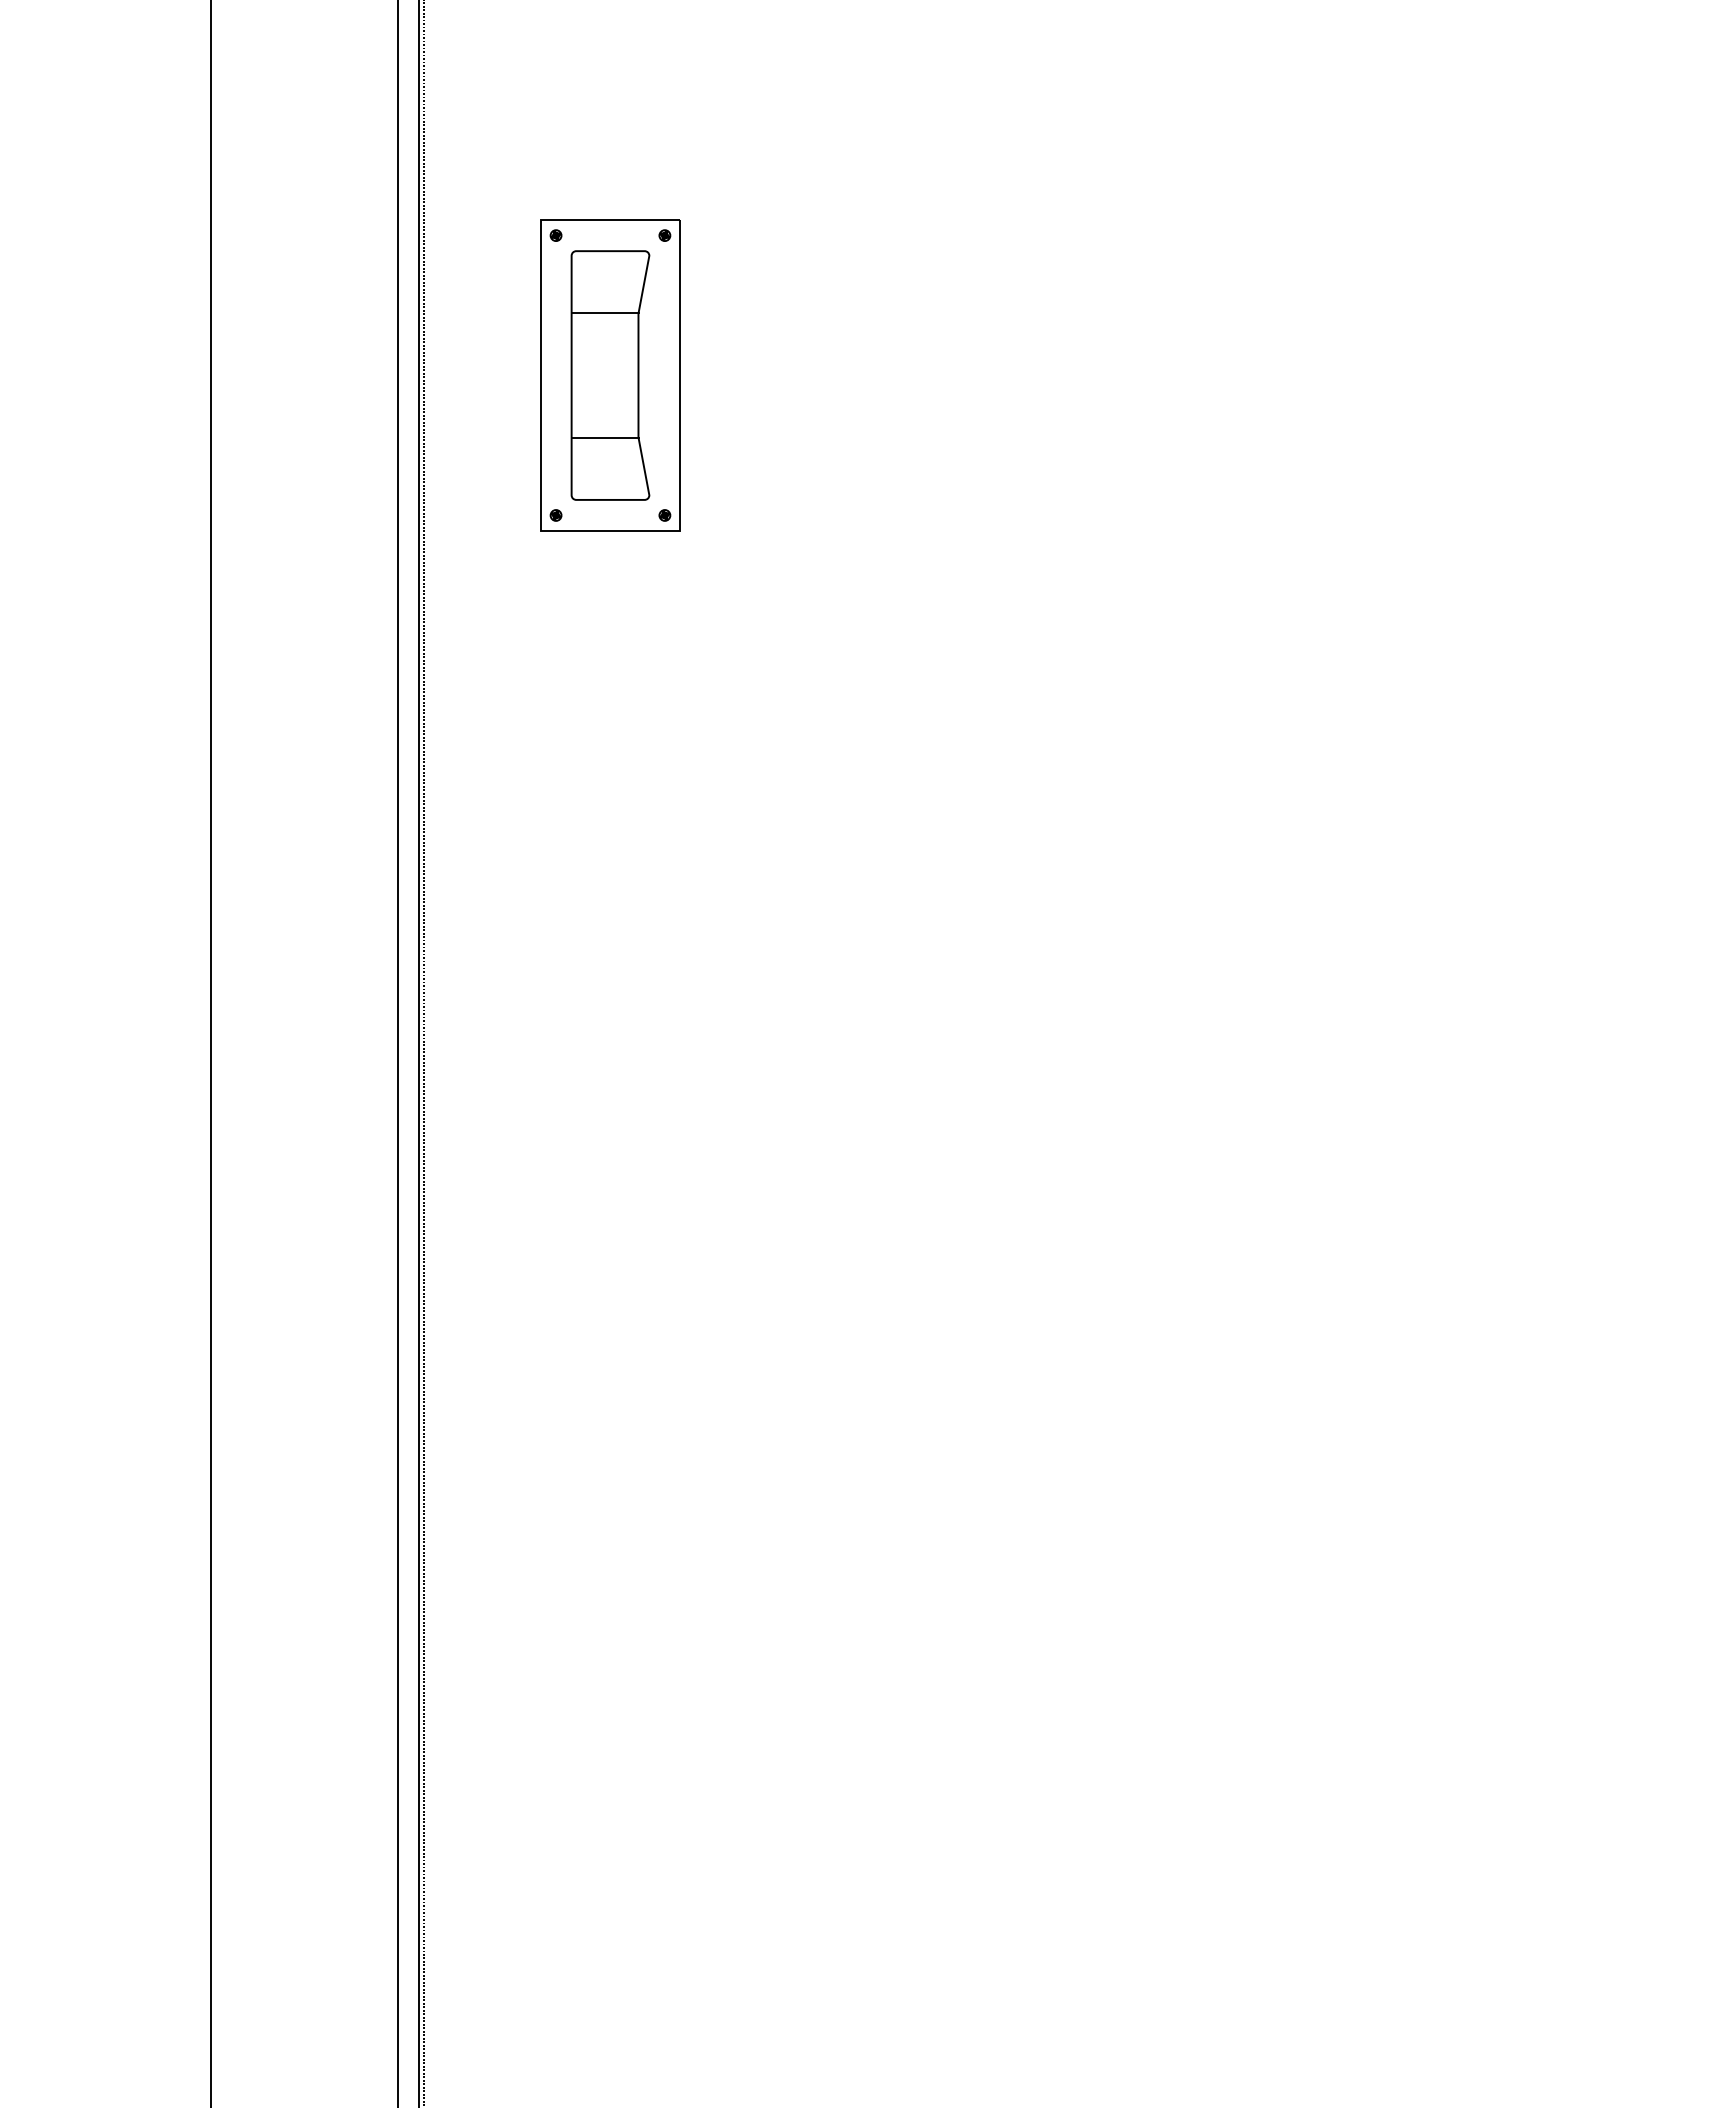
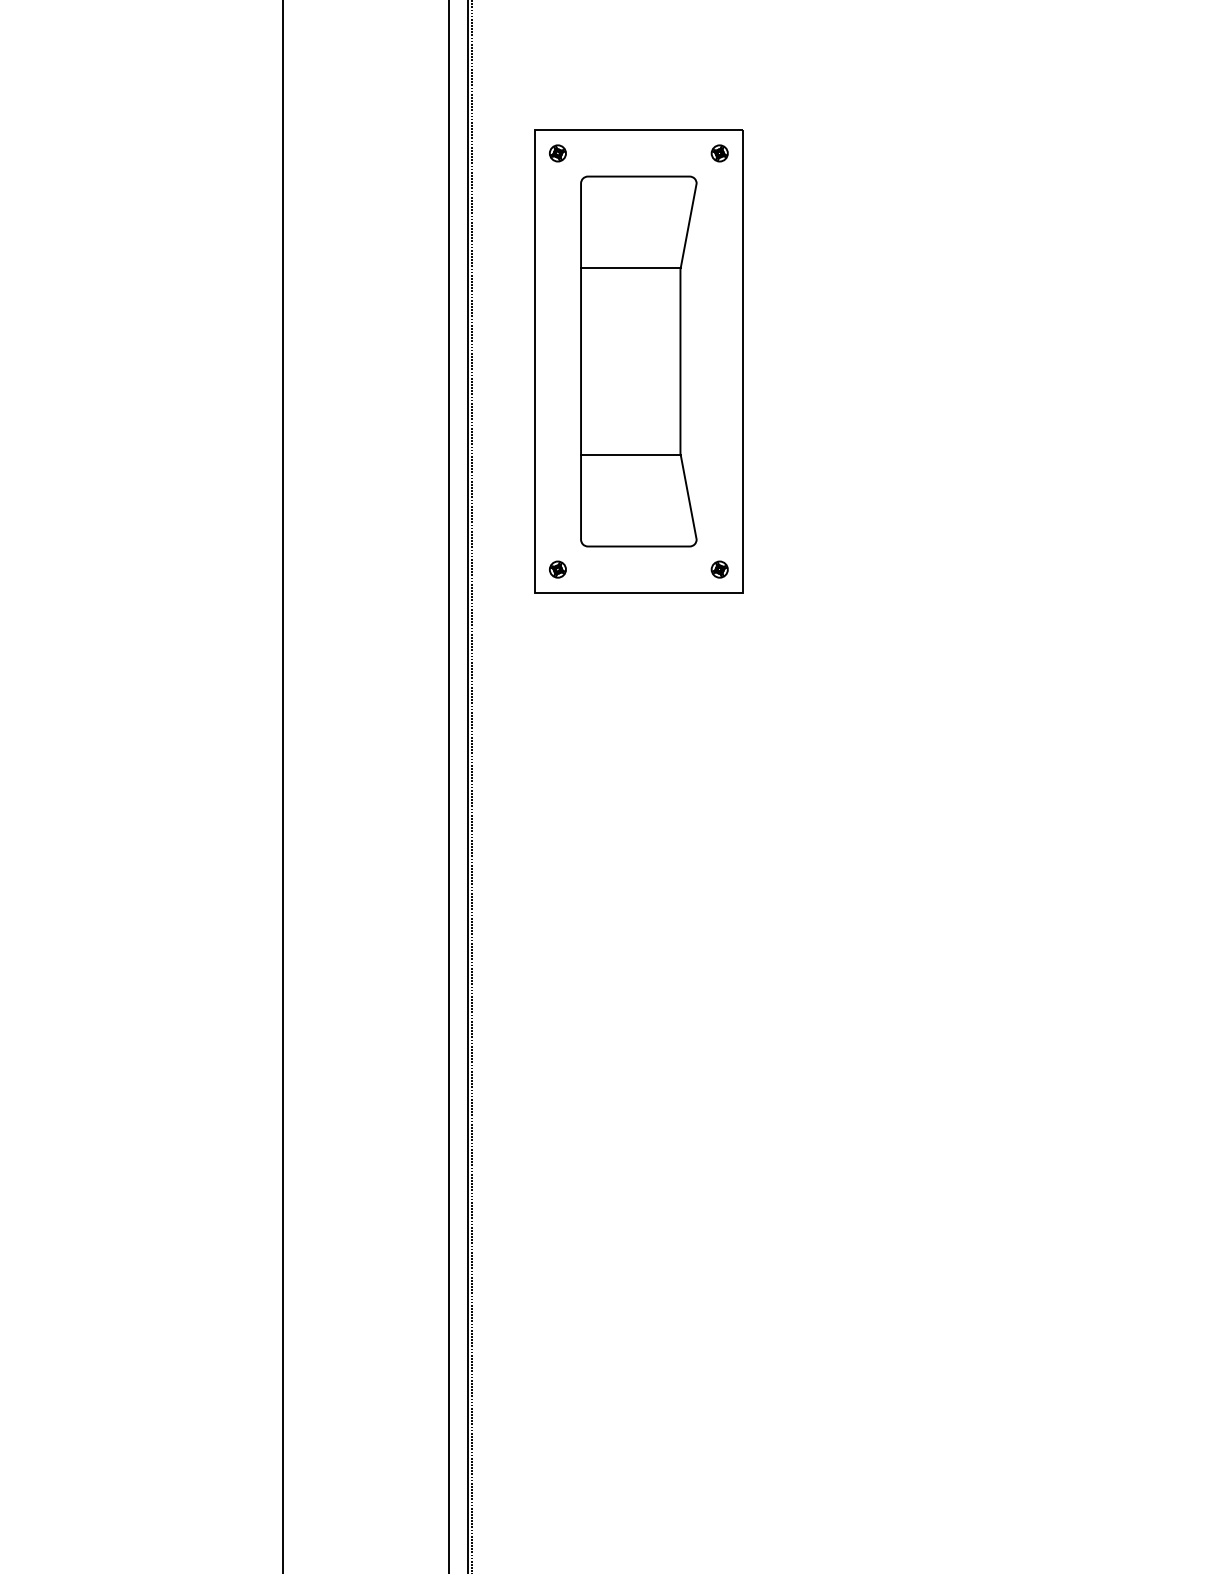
part: (610, 375) -> (638, 361), size x1.67

